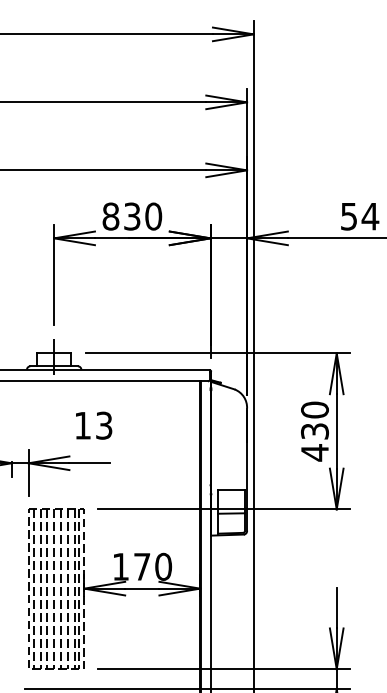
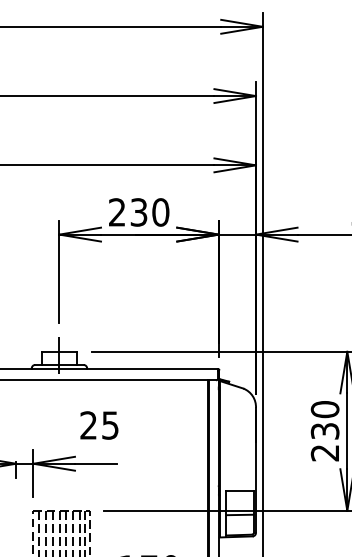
text: (110, 216) -> (116, 212), 830 -> 230
text: (93, 425) -> (99, 425), 13 -> 25
text: (314, 452) -> (324, 452), 430 -> 230

